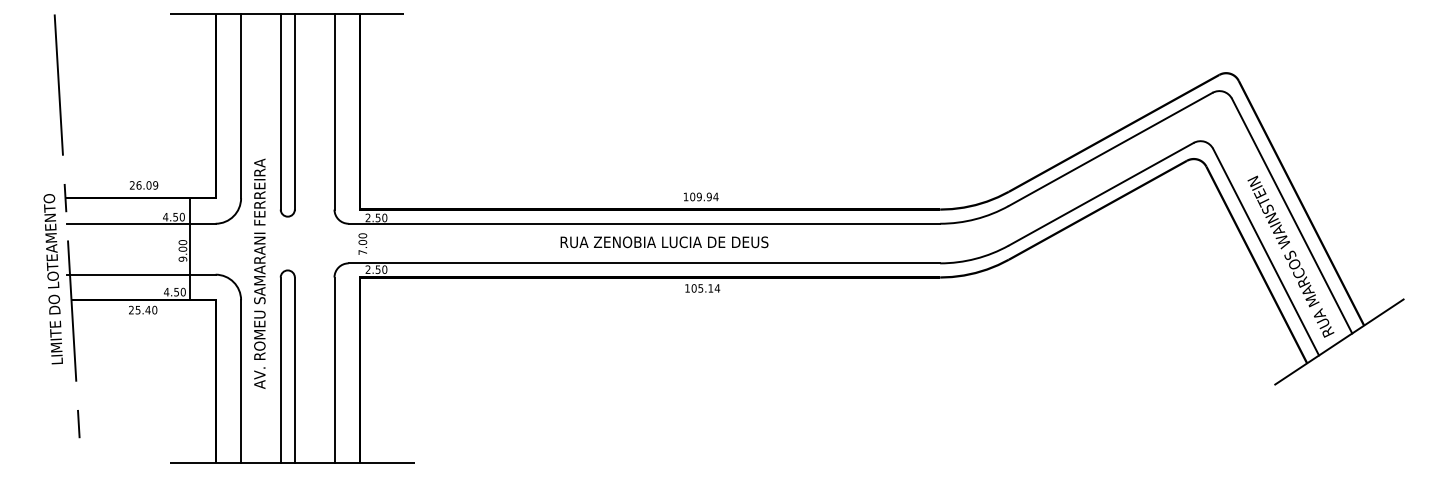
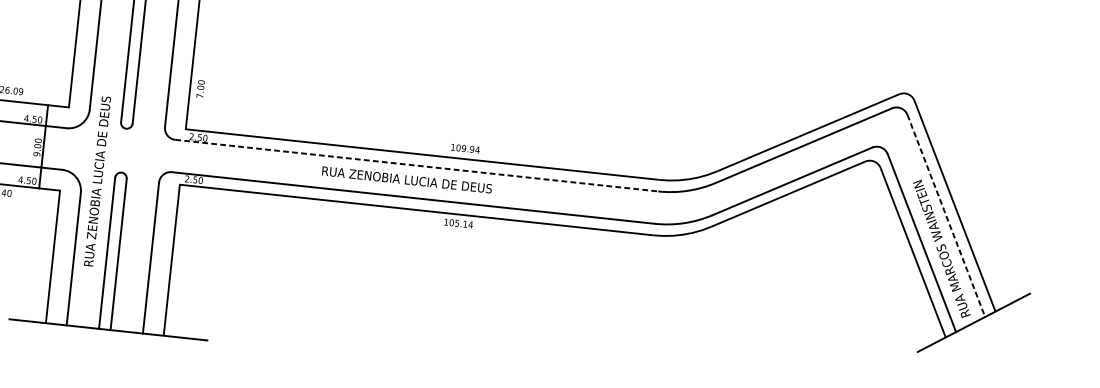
line: (1292, 216) -> (946, 216), solid -> dashed
line: (644, 223) -> (416, 165), solid -> dashed
text: (664, 242) -> (407, 180), moved
text: (362, 243) -> (200, 88), moved
text: (259, 273) -> (98, 172), AV. ROMEU SAMARANI FERREIRA -> RUA ZENOBIA LUCIA DE DEUS

